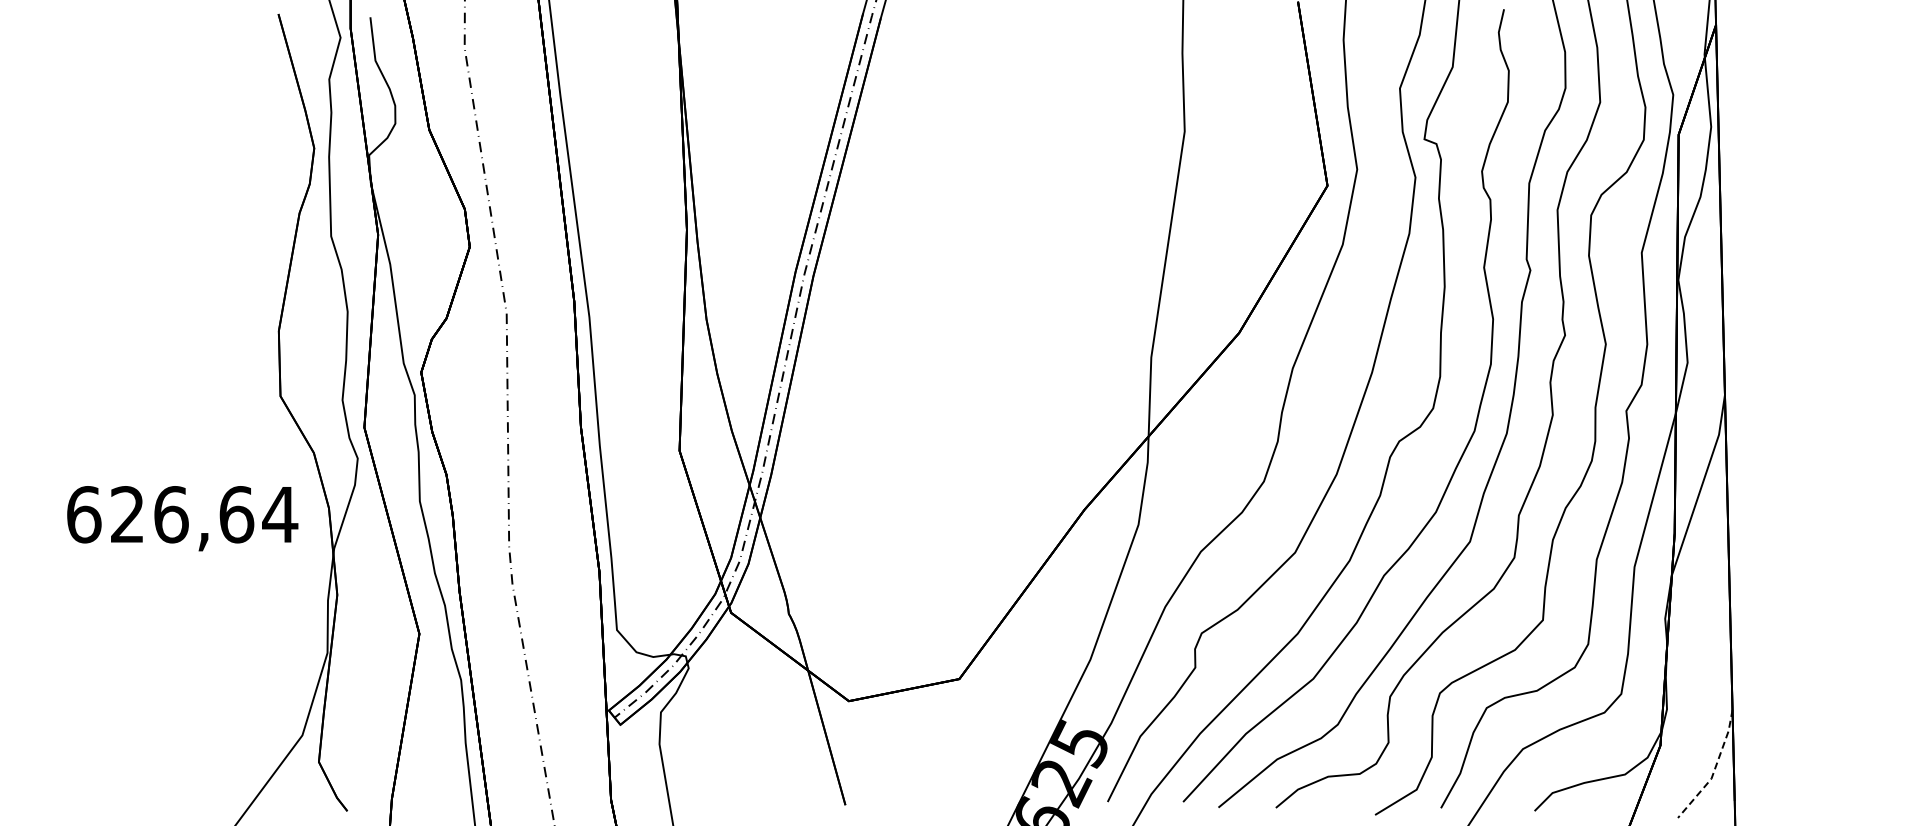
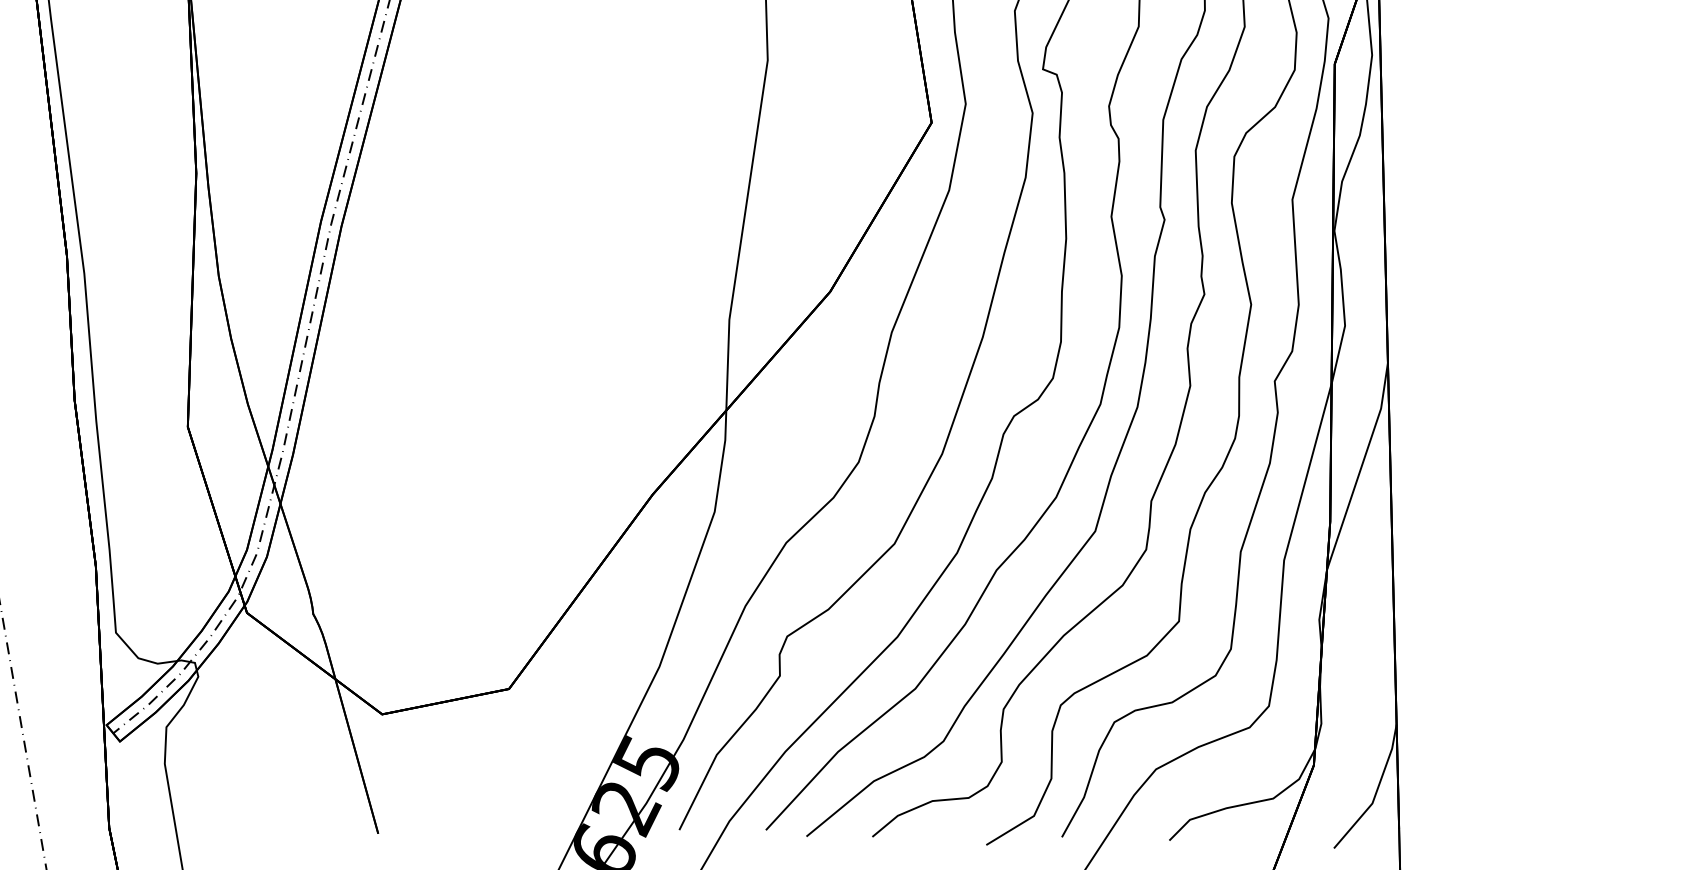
line: (1714, 769) -> (1375, 792), dashed -> solid

